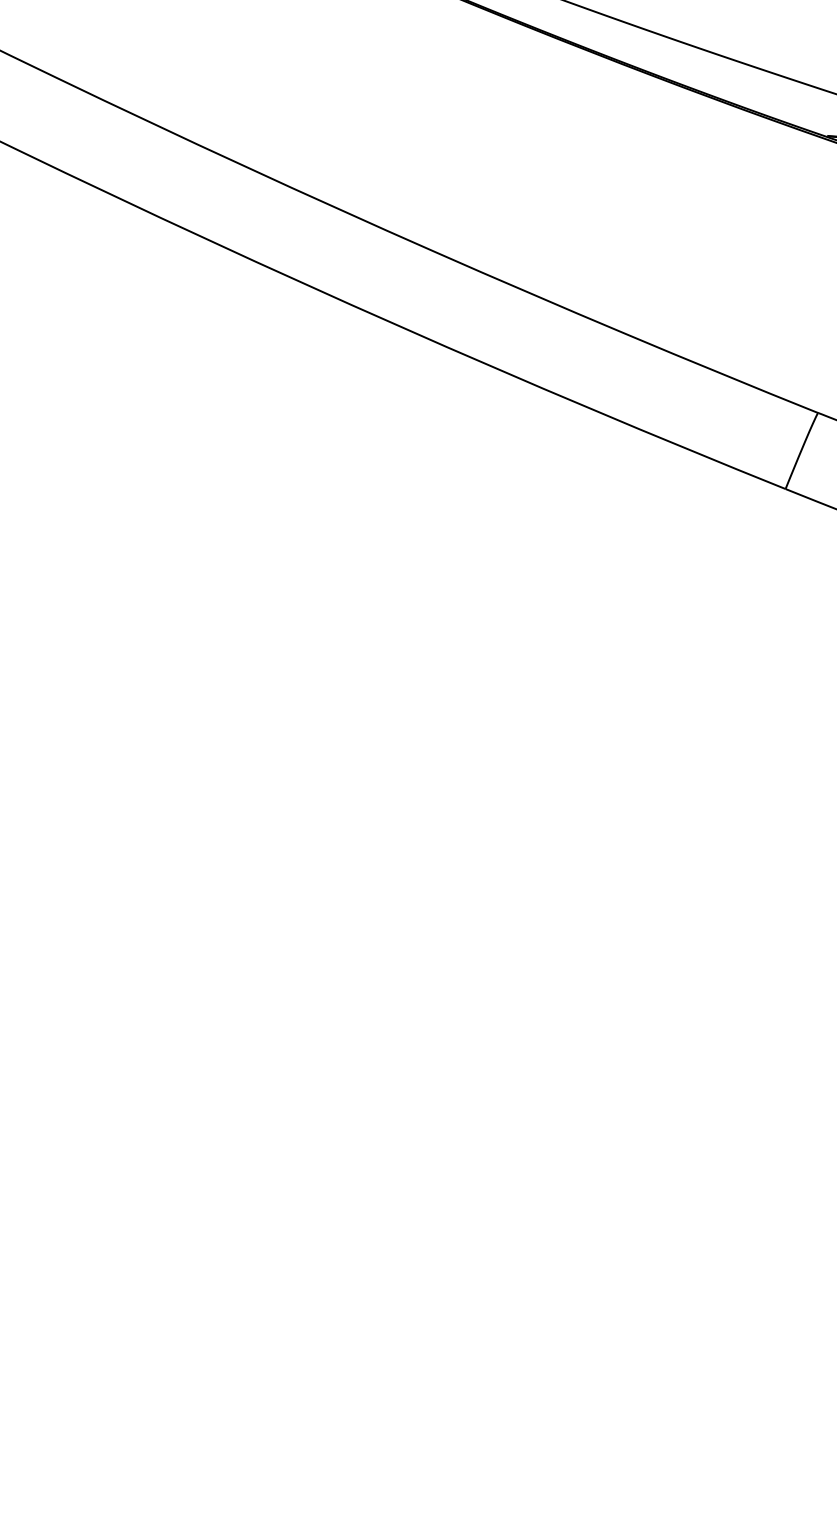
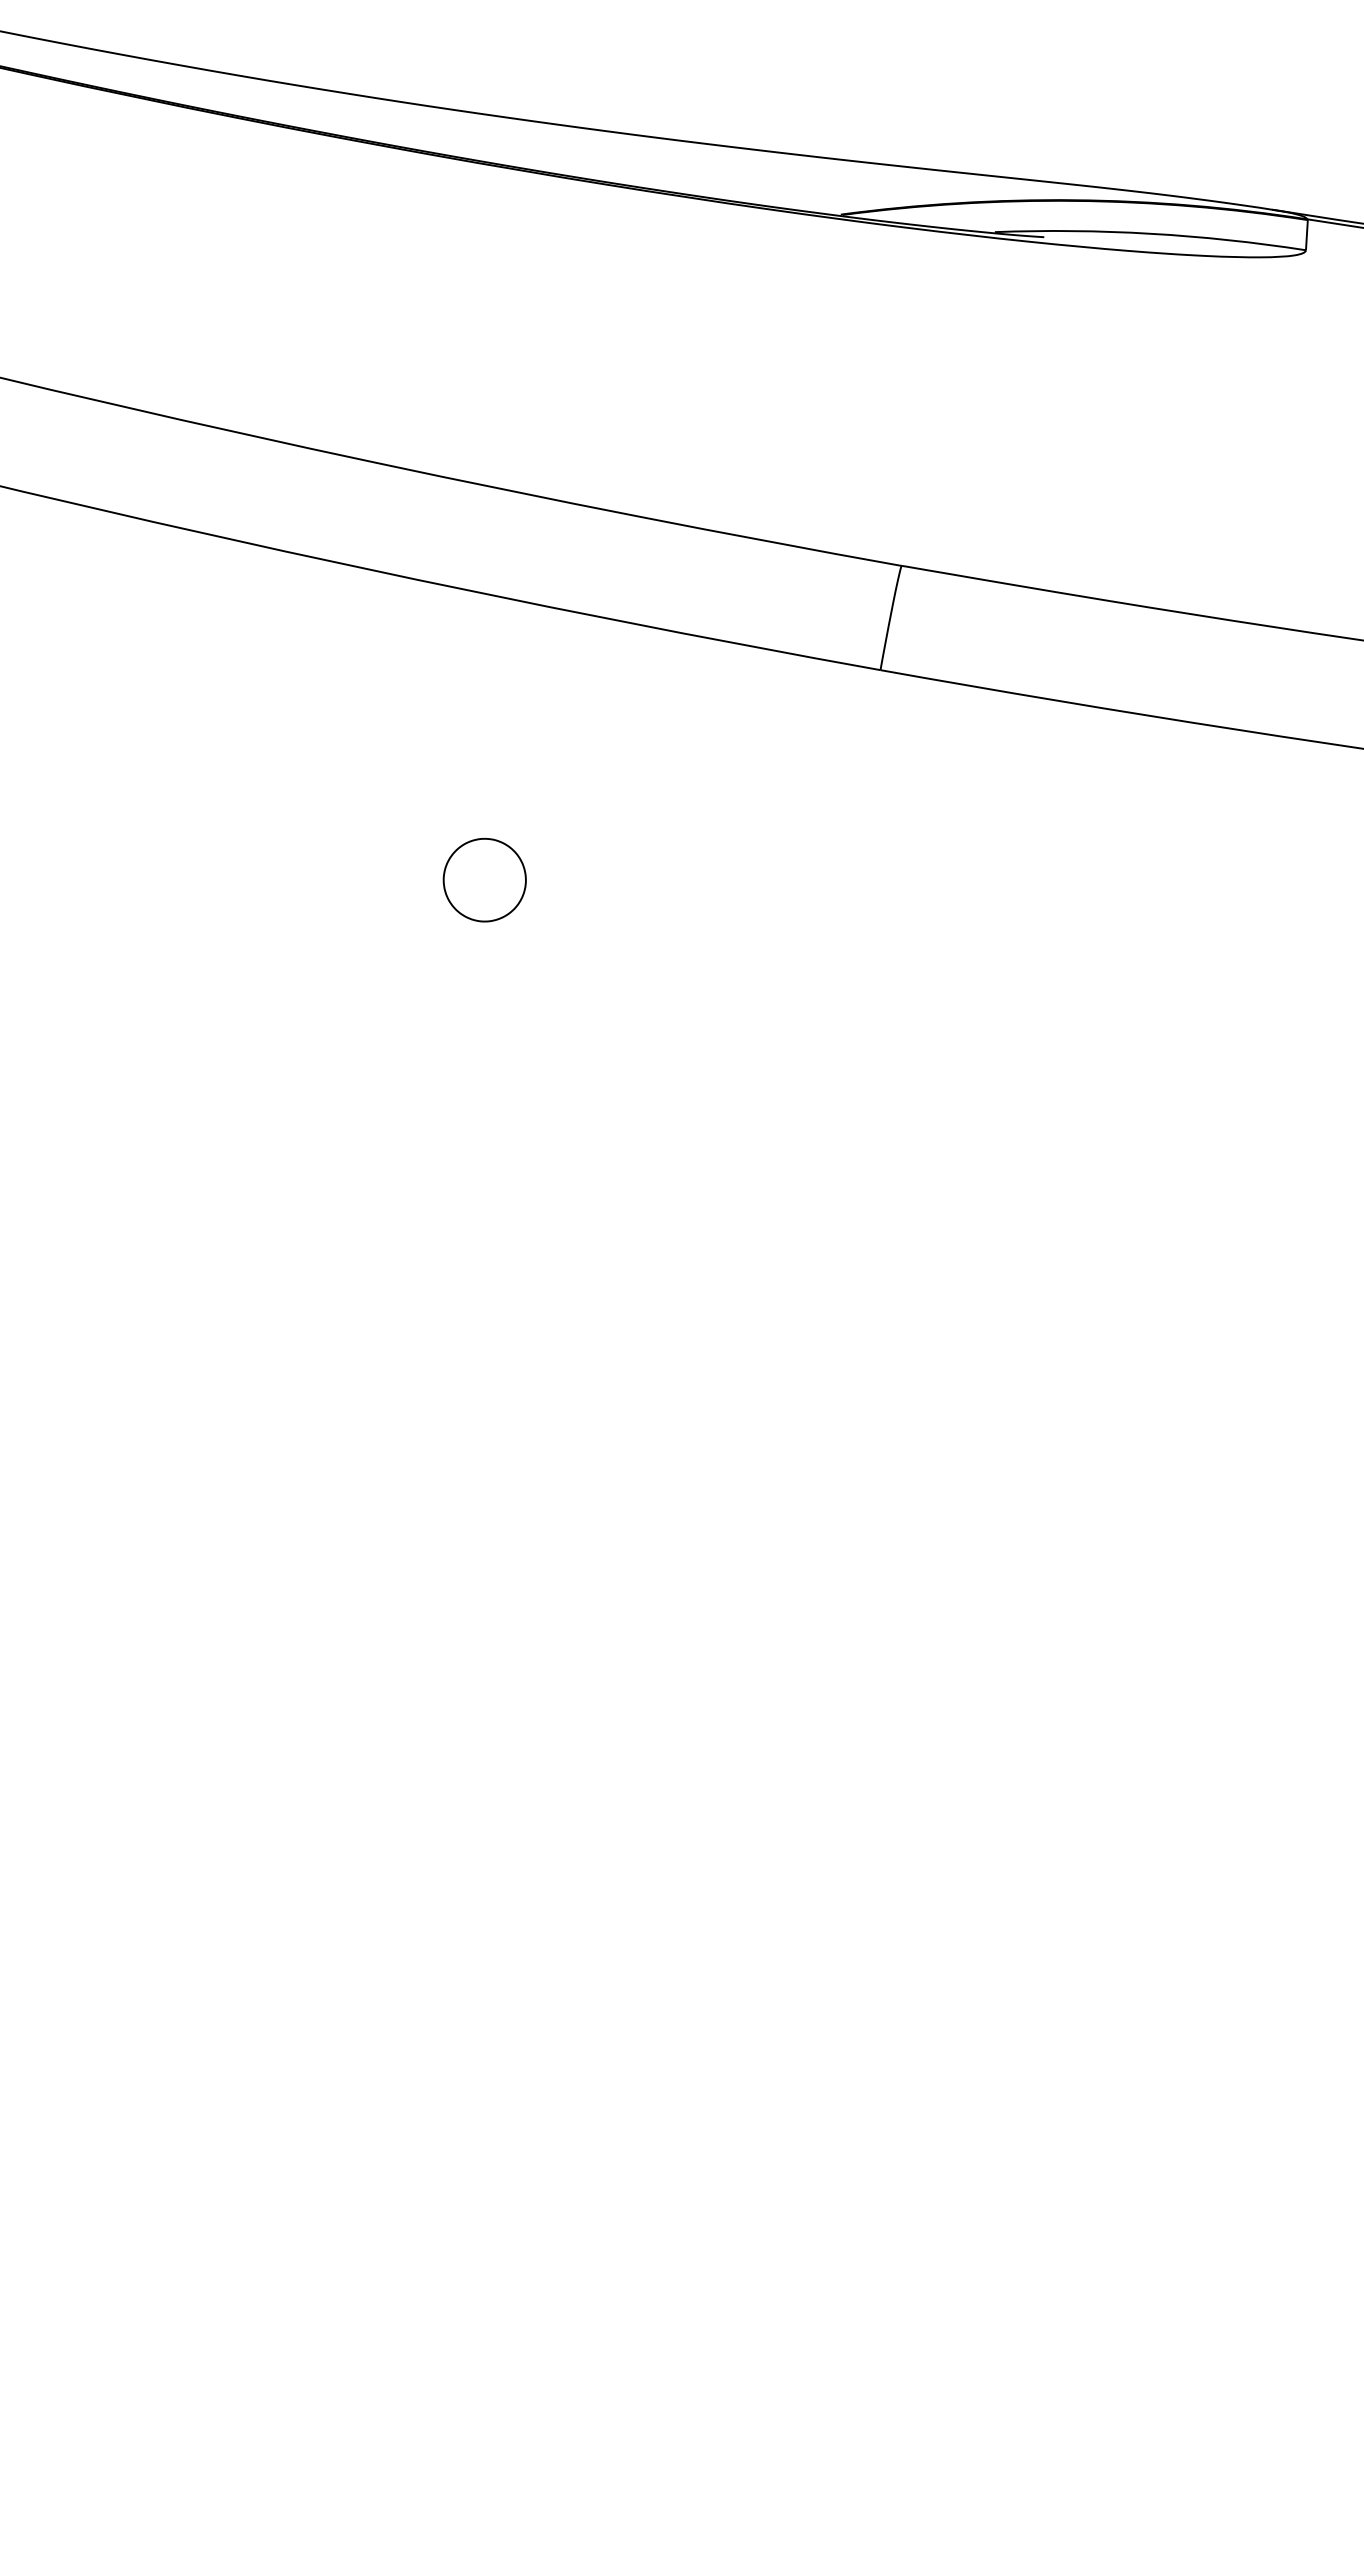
part: (451, 586) -> (484, 879), added

